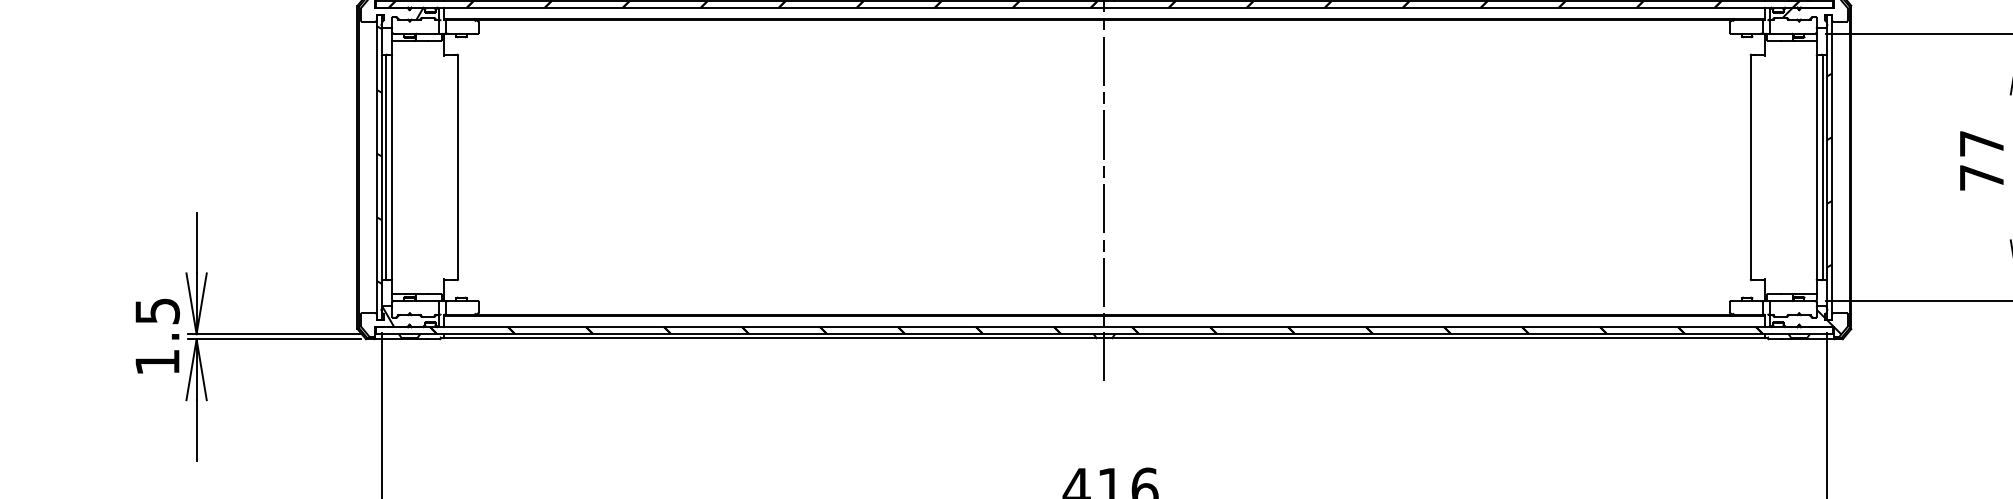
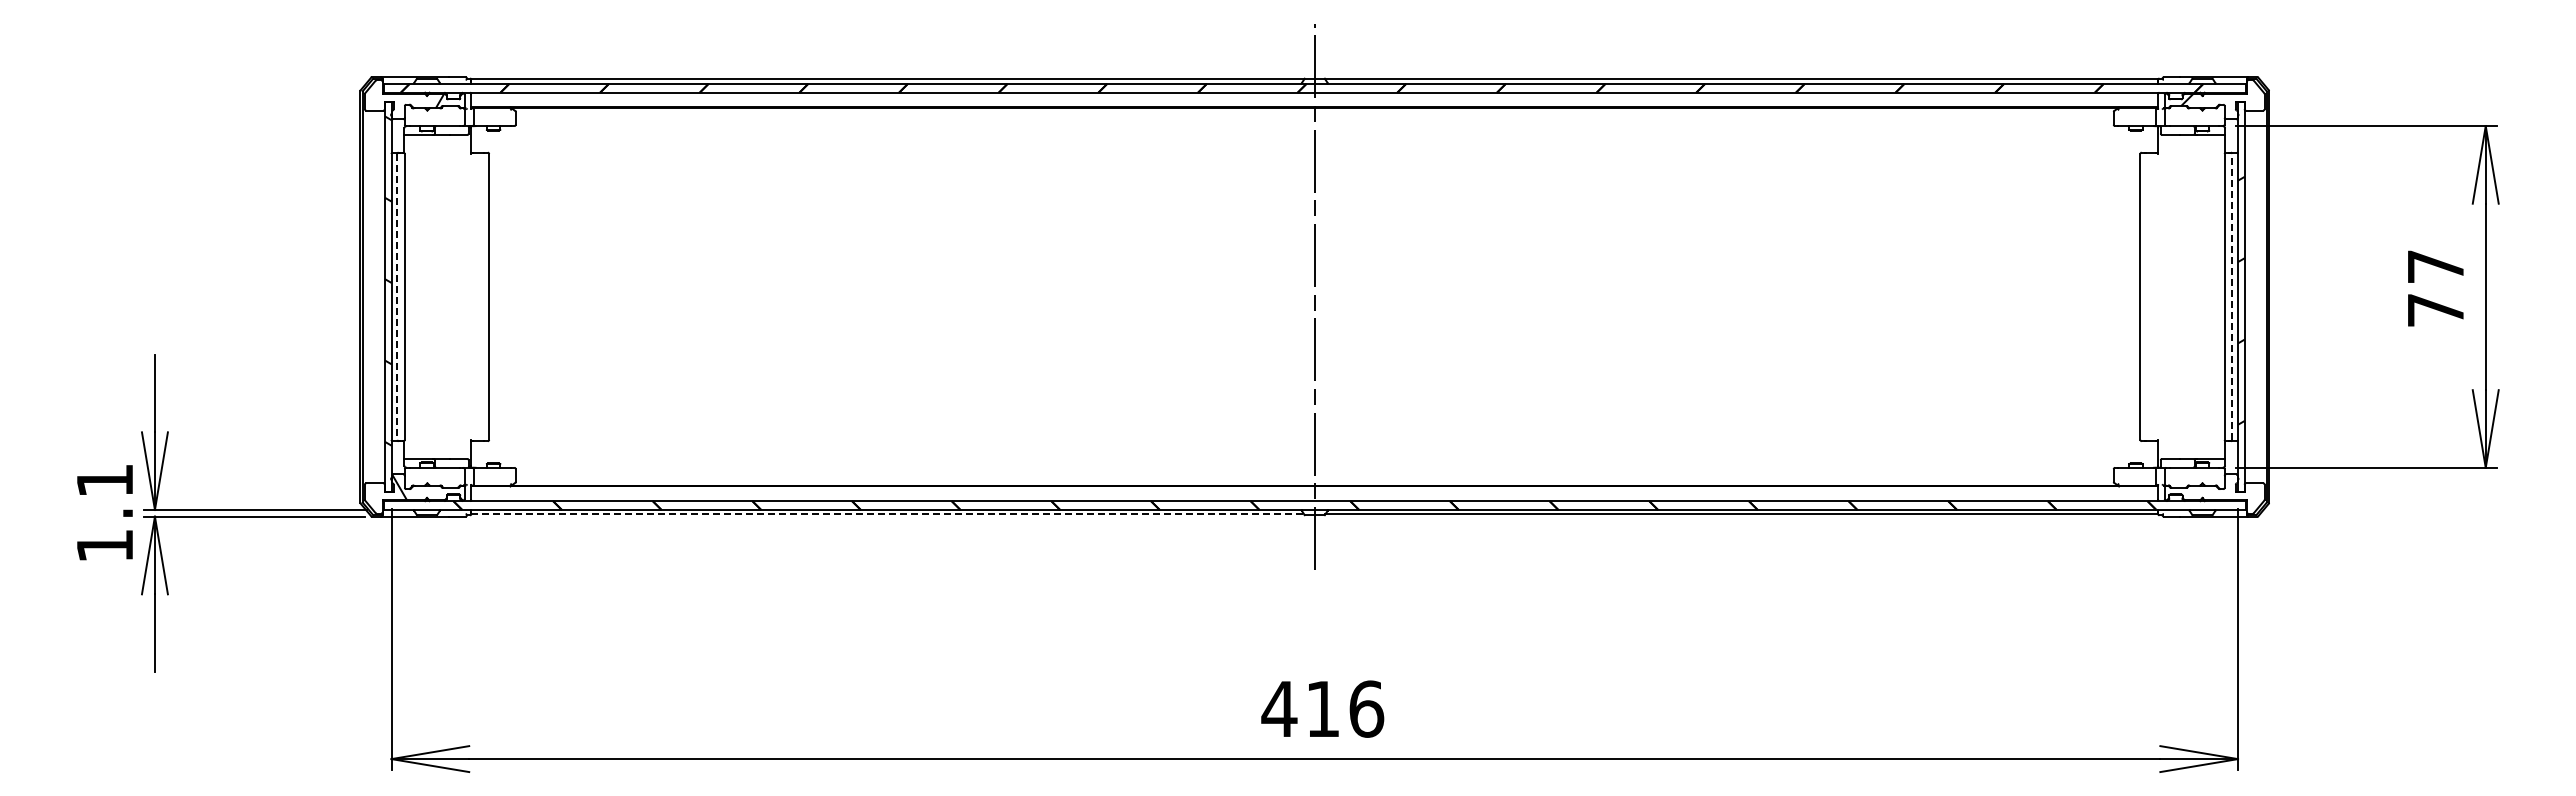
line: (386, 167) -> (397, 296), solid -> dashed
line: (1822, 167) -> (2232, 296), solid -> dashed
text: (157, 311) -> (105, 480), 1.5 -> 1.1
hatch: (1828, 322) -> (2240, 494), removed
line: (770, 337) -> (888, 514), solid -> dashed

